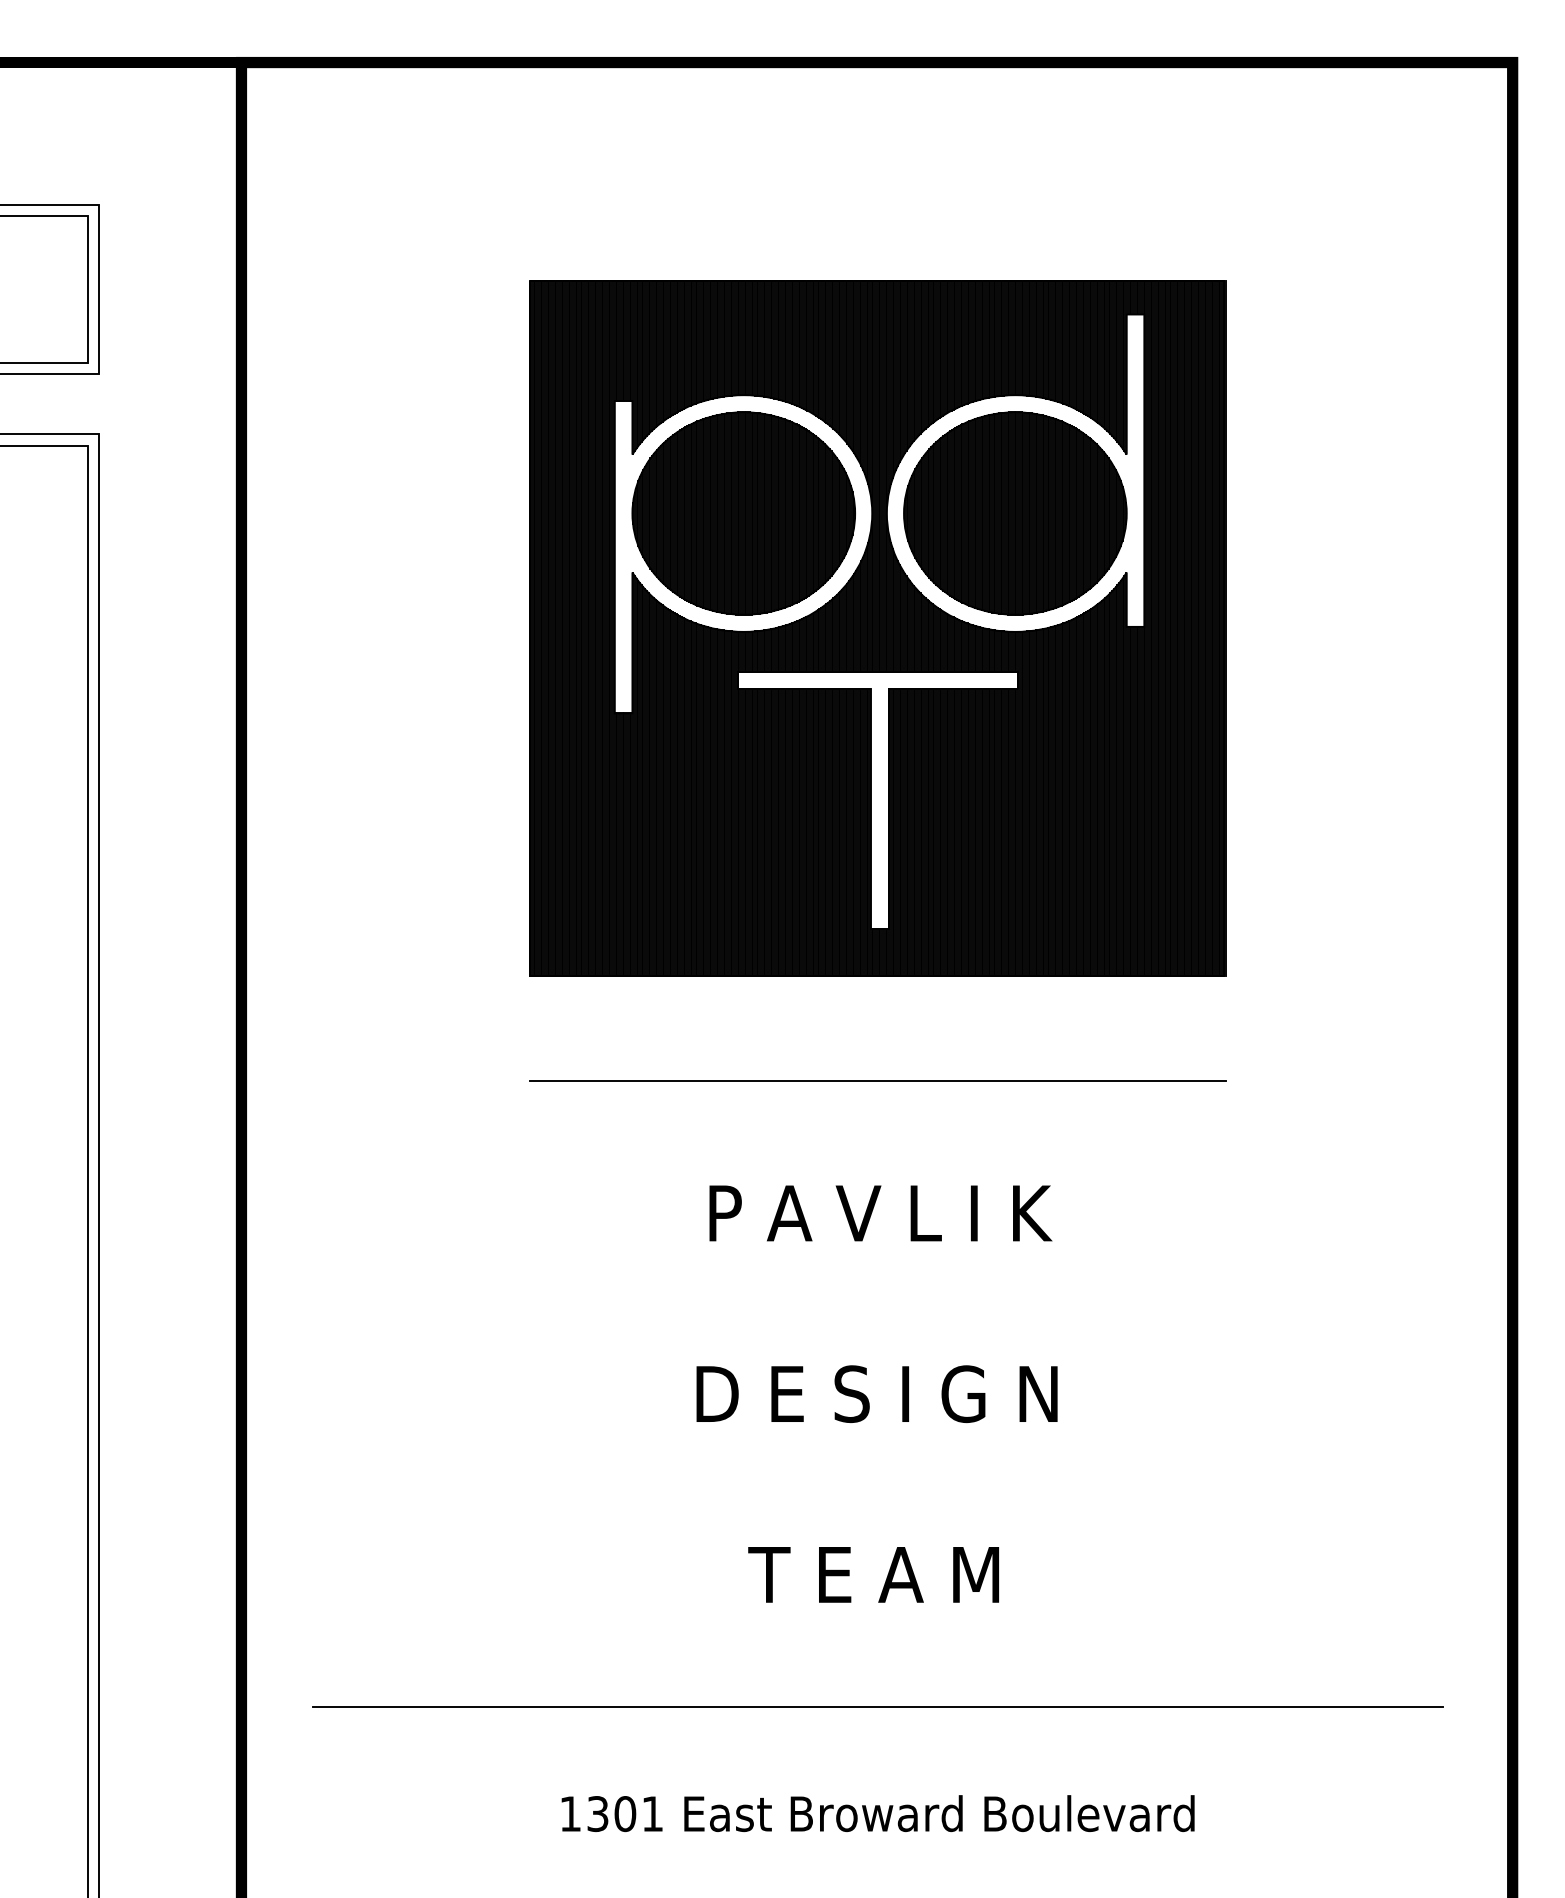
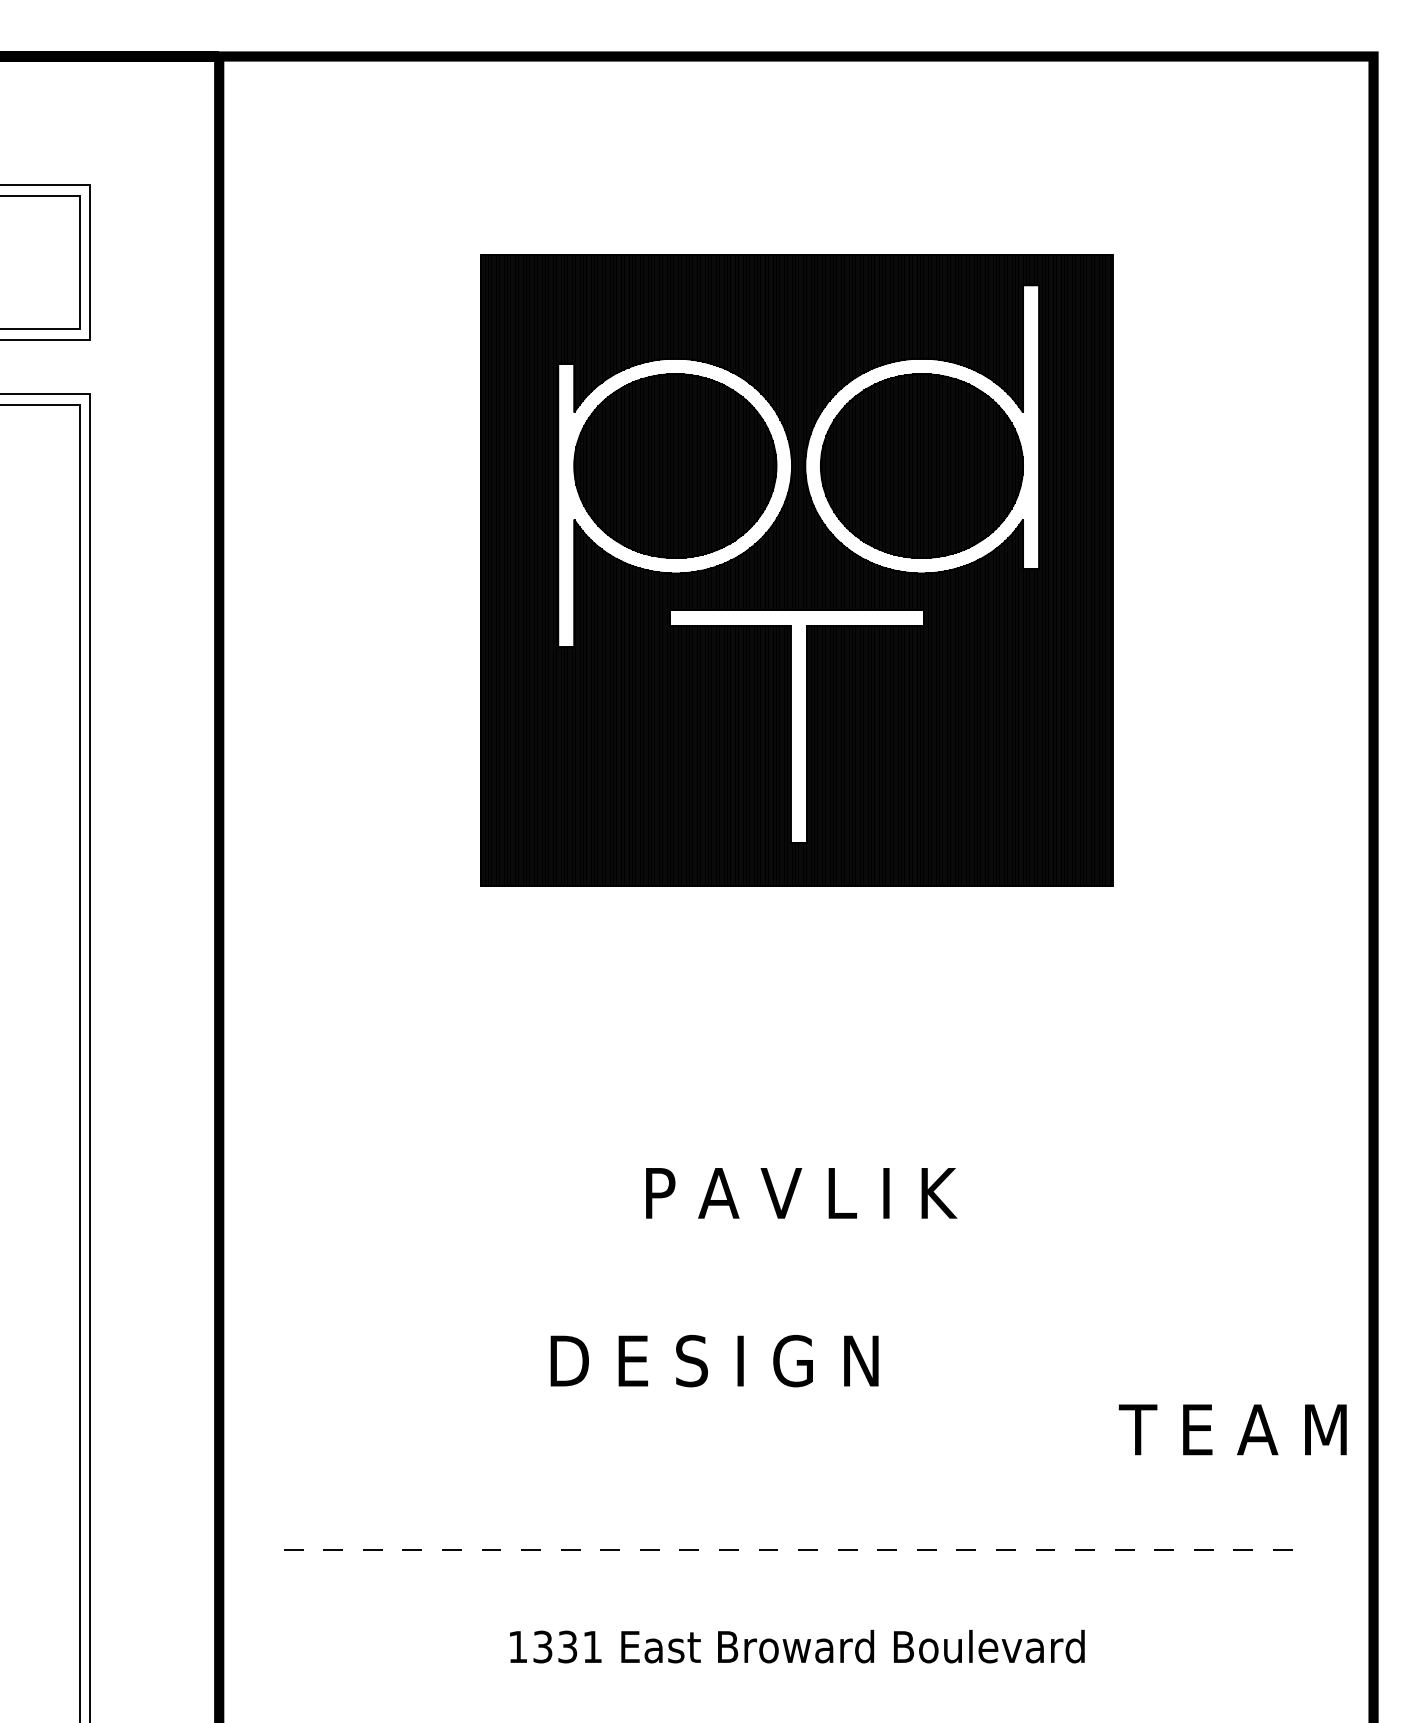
line: (877, 1081) -> (796, 981), removed
text: (880, 1213) -> (801, 1193), moved
text: (876, 1393) -> (714, 1360), moved
text: (873, 1574) -> (1232, 1429), moved
line: (878, 1707) -> (797, 1550), solid -> dashed
text: (625, 1814) -> (567, 1647), 1301 -> 1331

